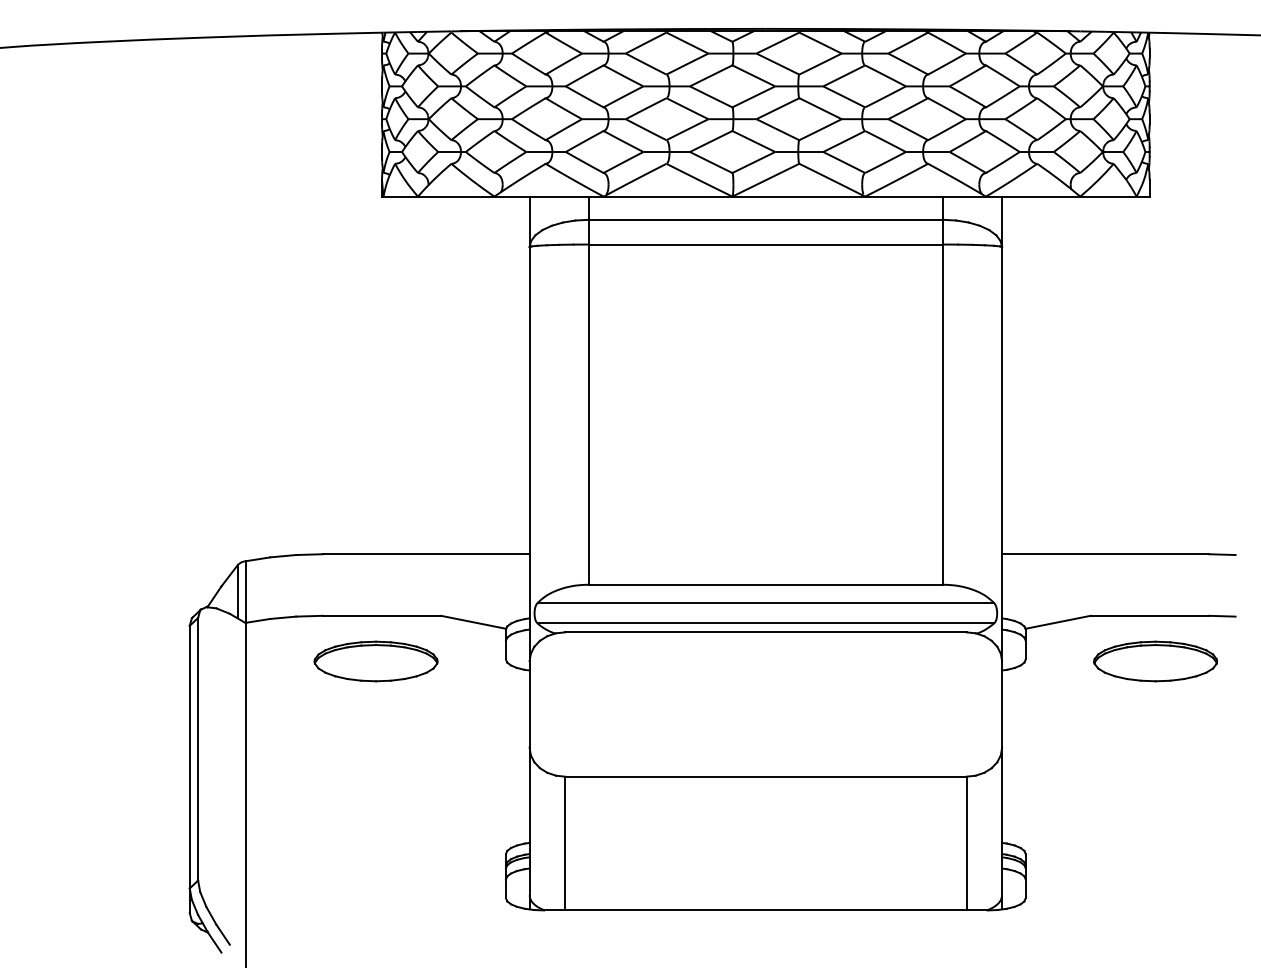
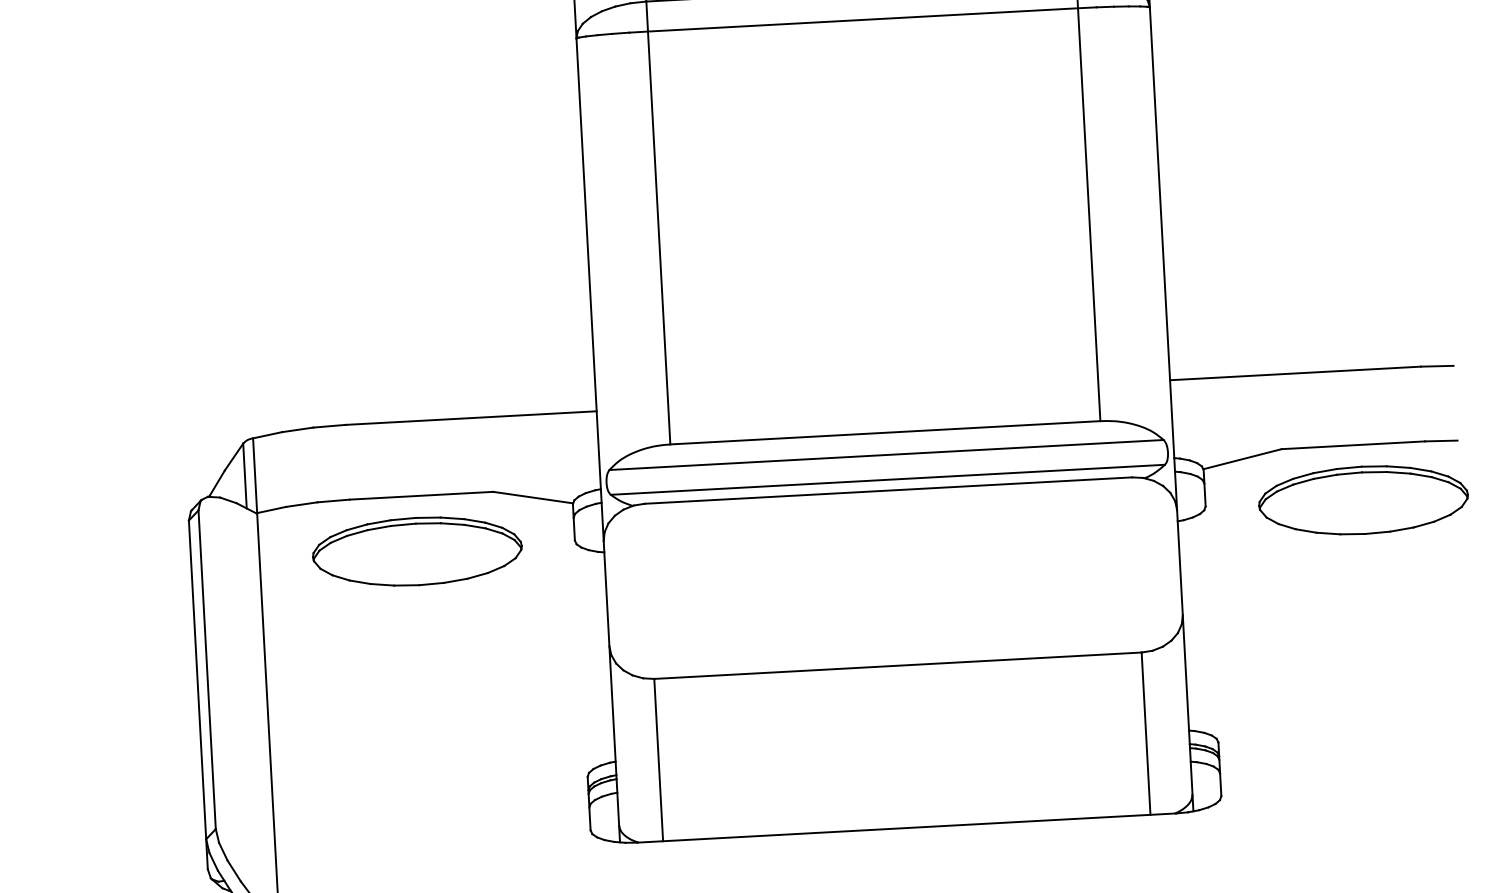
part: (375, 661) -> (416, 551), size x1.4
part: (1155, 661) -> (1363, 500), size x1.4

